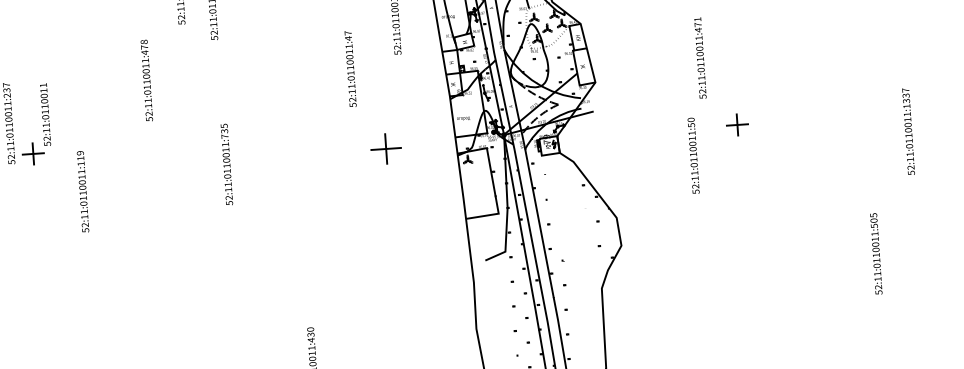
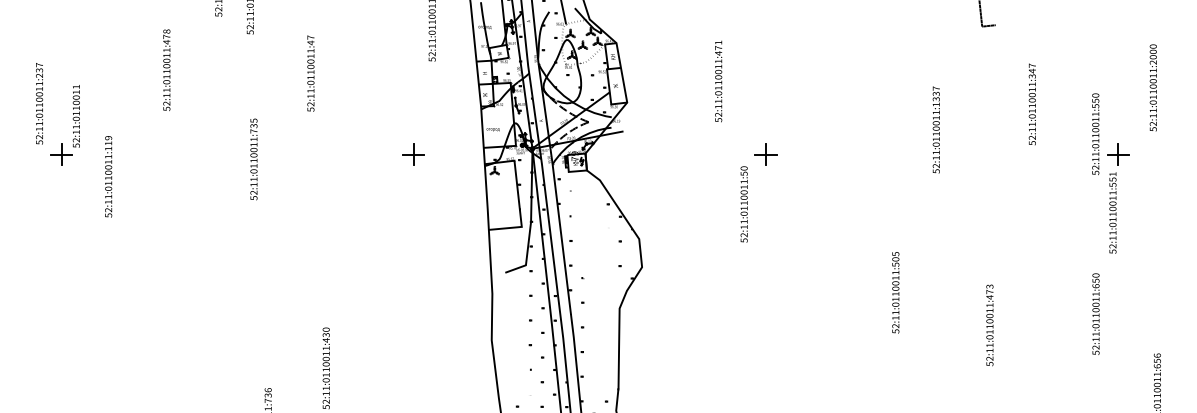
text: (700, 58) -> (718, 81), moved
text: (350, 69) -> (310, 73), moved
text: (146, 79) -> (166, 69), moved
part: (43, 125) -> (73, 126), moved
text: (907, 131) -> (935, 129), moved
part: (385, 148) -> (413, 154), size x0.71
text: (692, 155) -> (743, 204), moved

